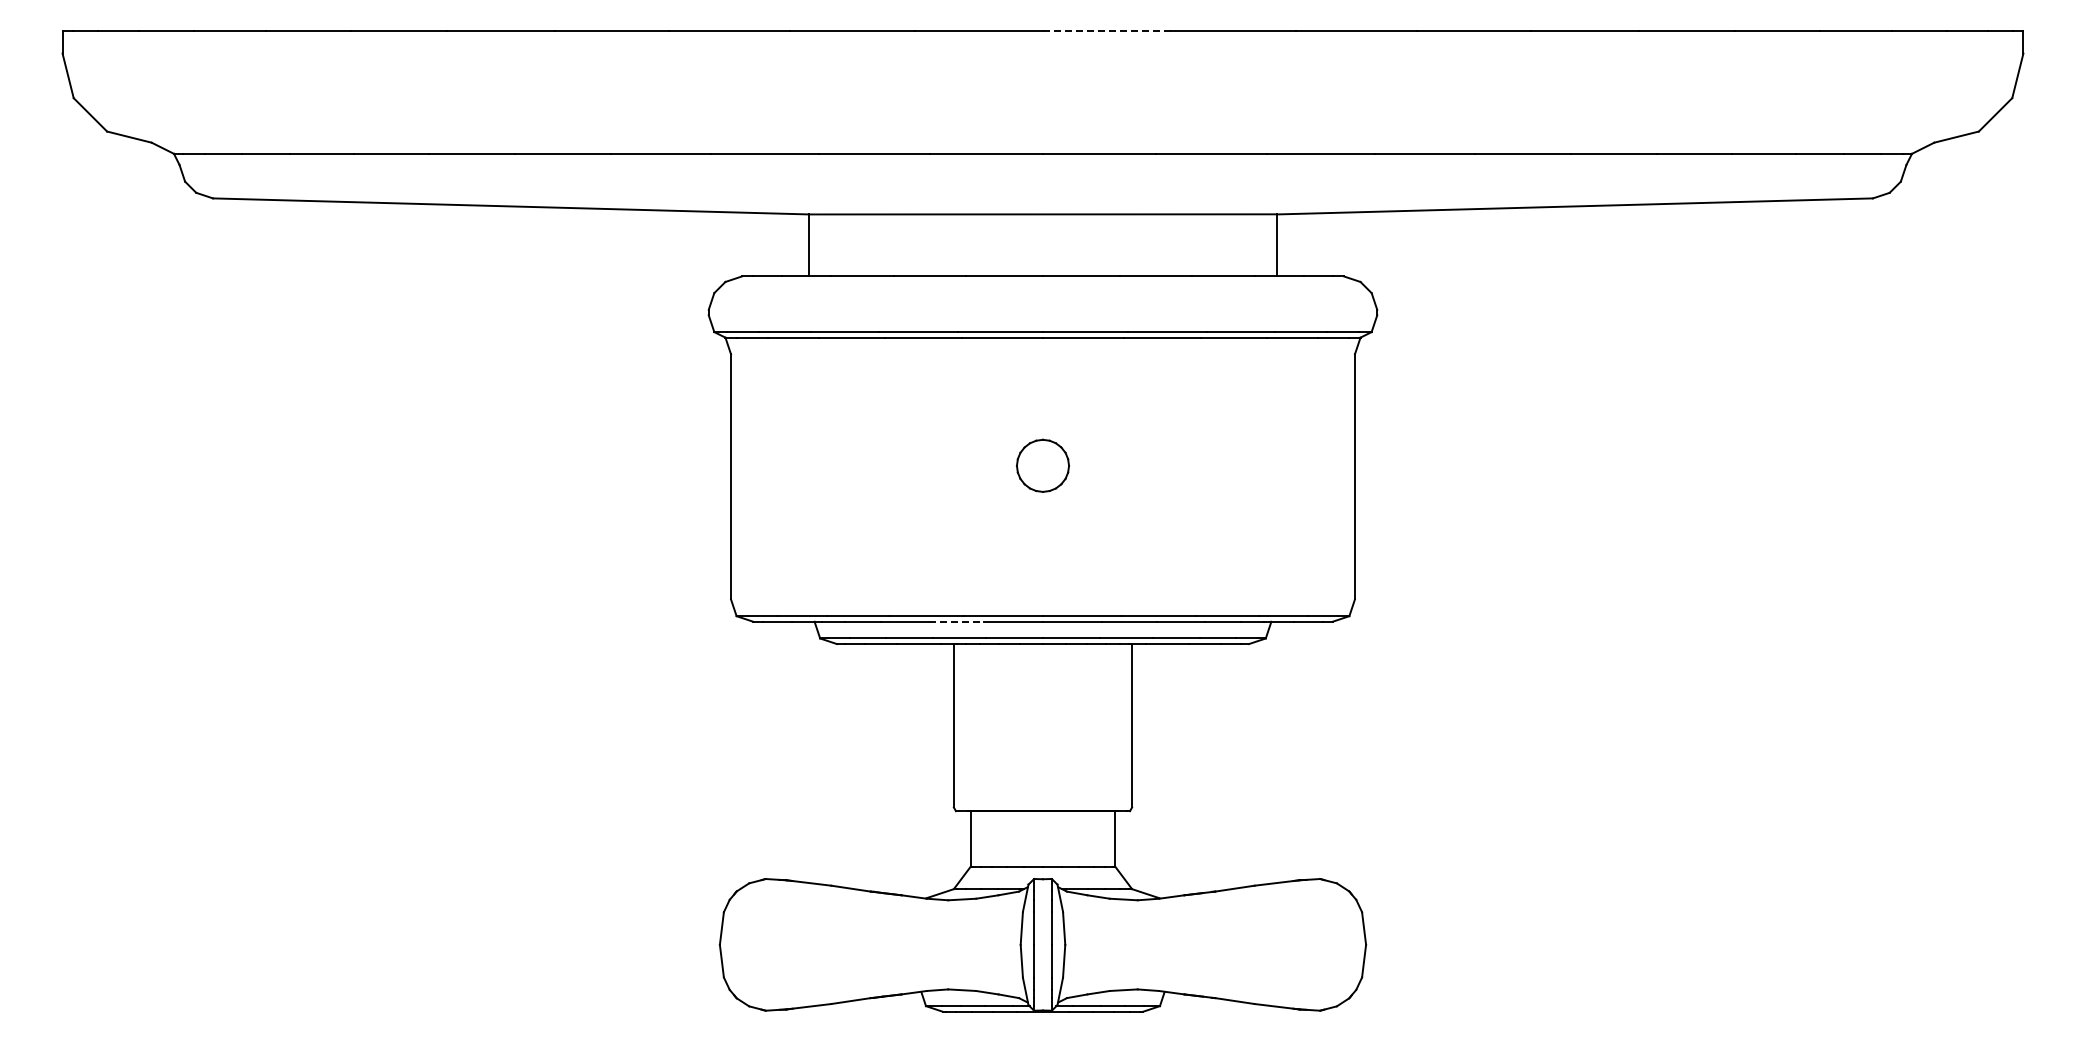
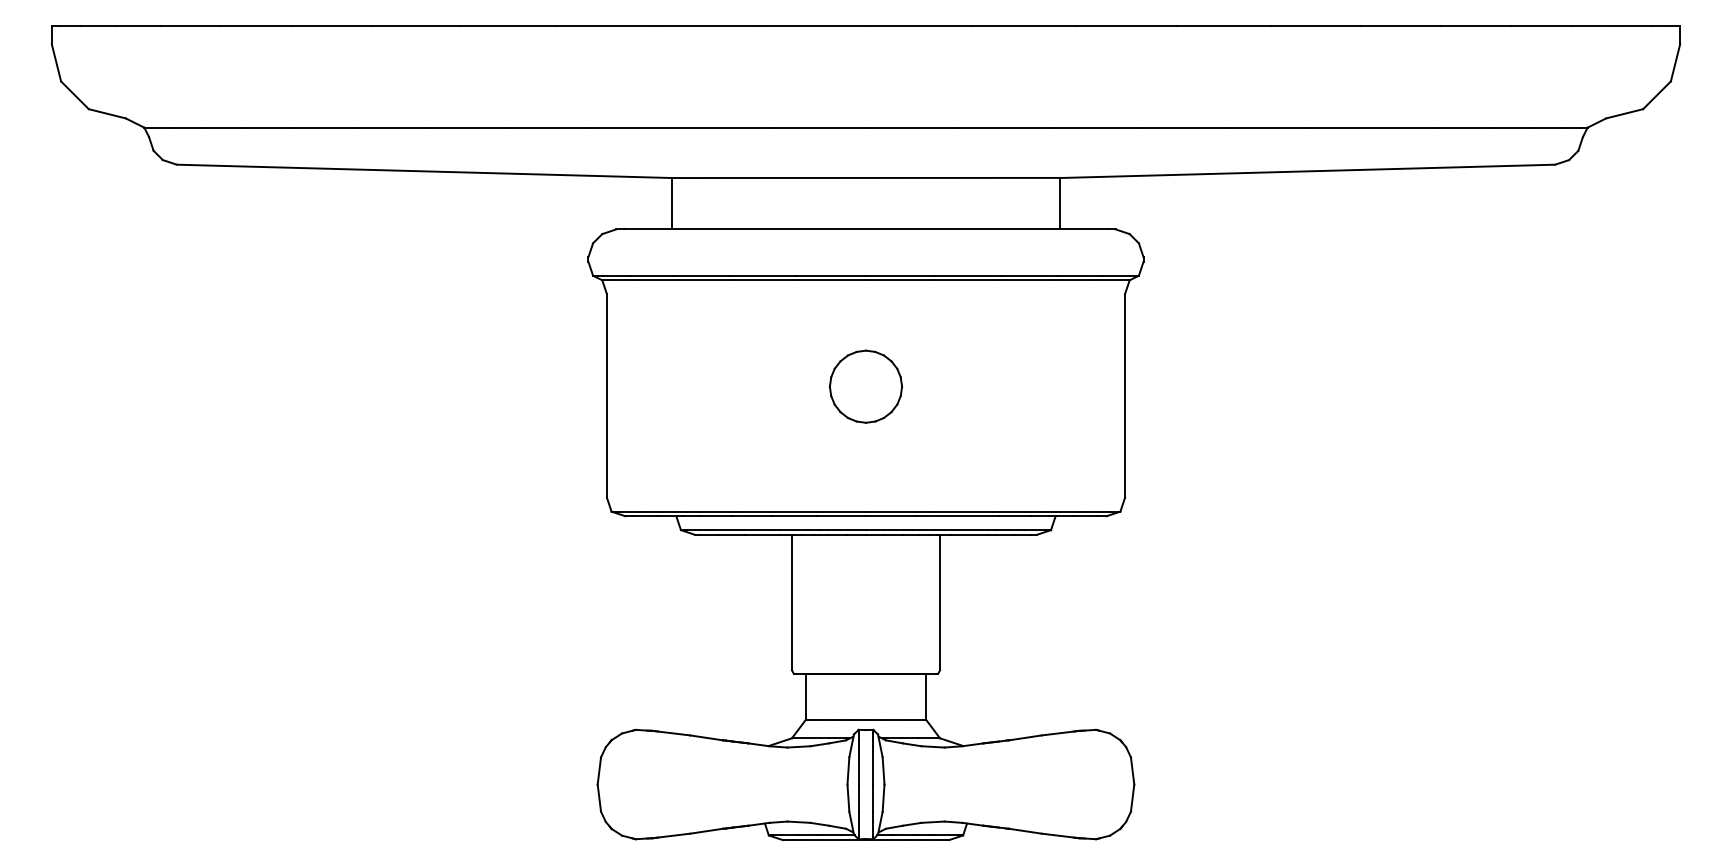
line: (1107, 31) -> (919, 26), dashed -> solid
part: (1042, 465) -> (865, 386), size x1.67
line: (957, 621) -> (795, 516), dashed -> solid

